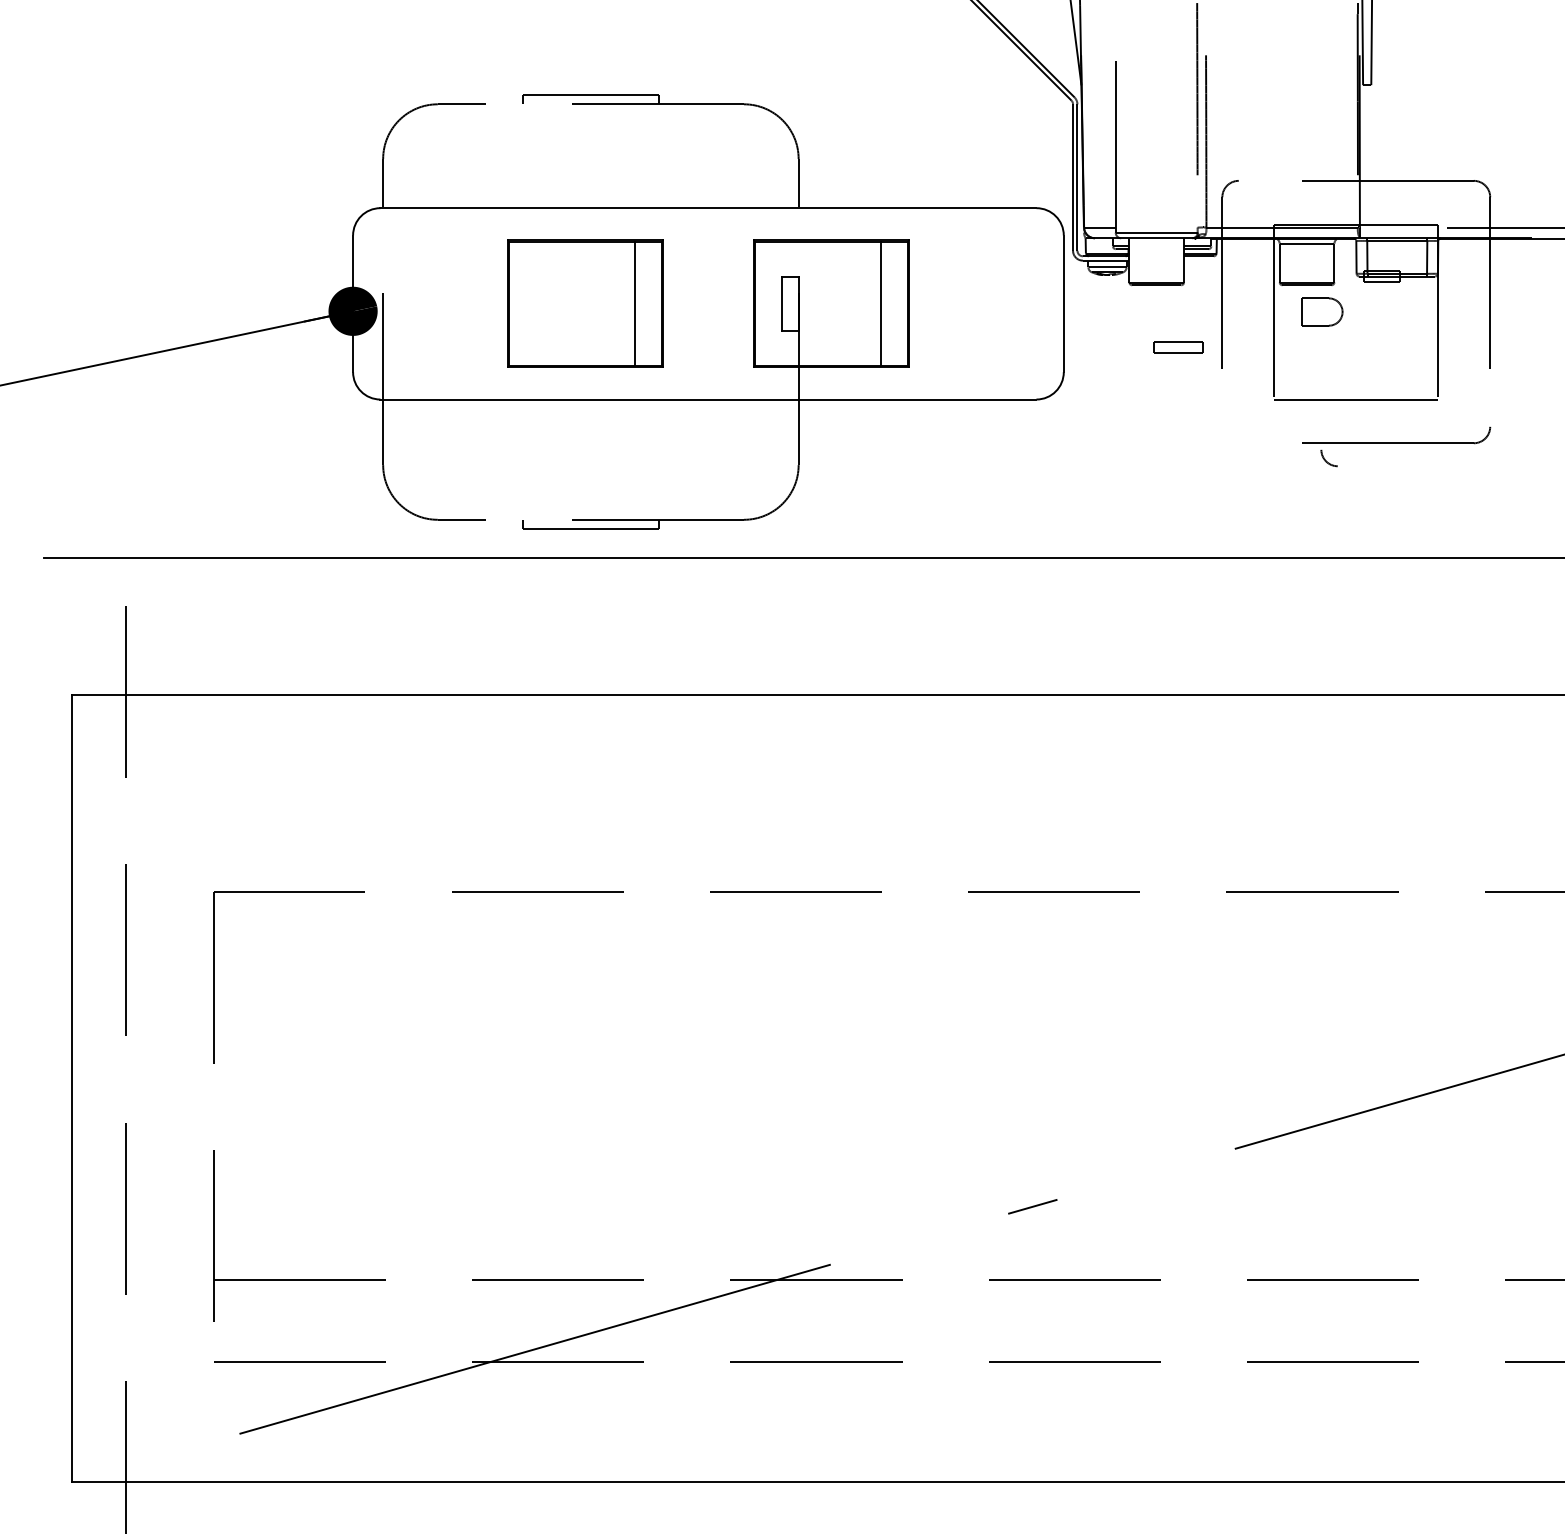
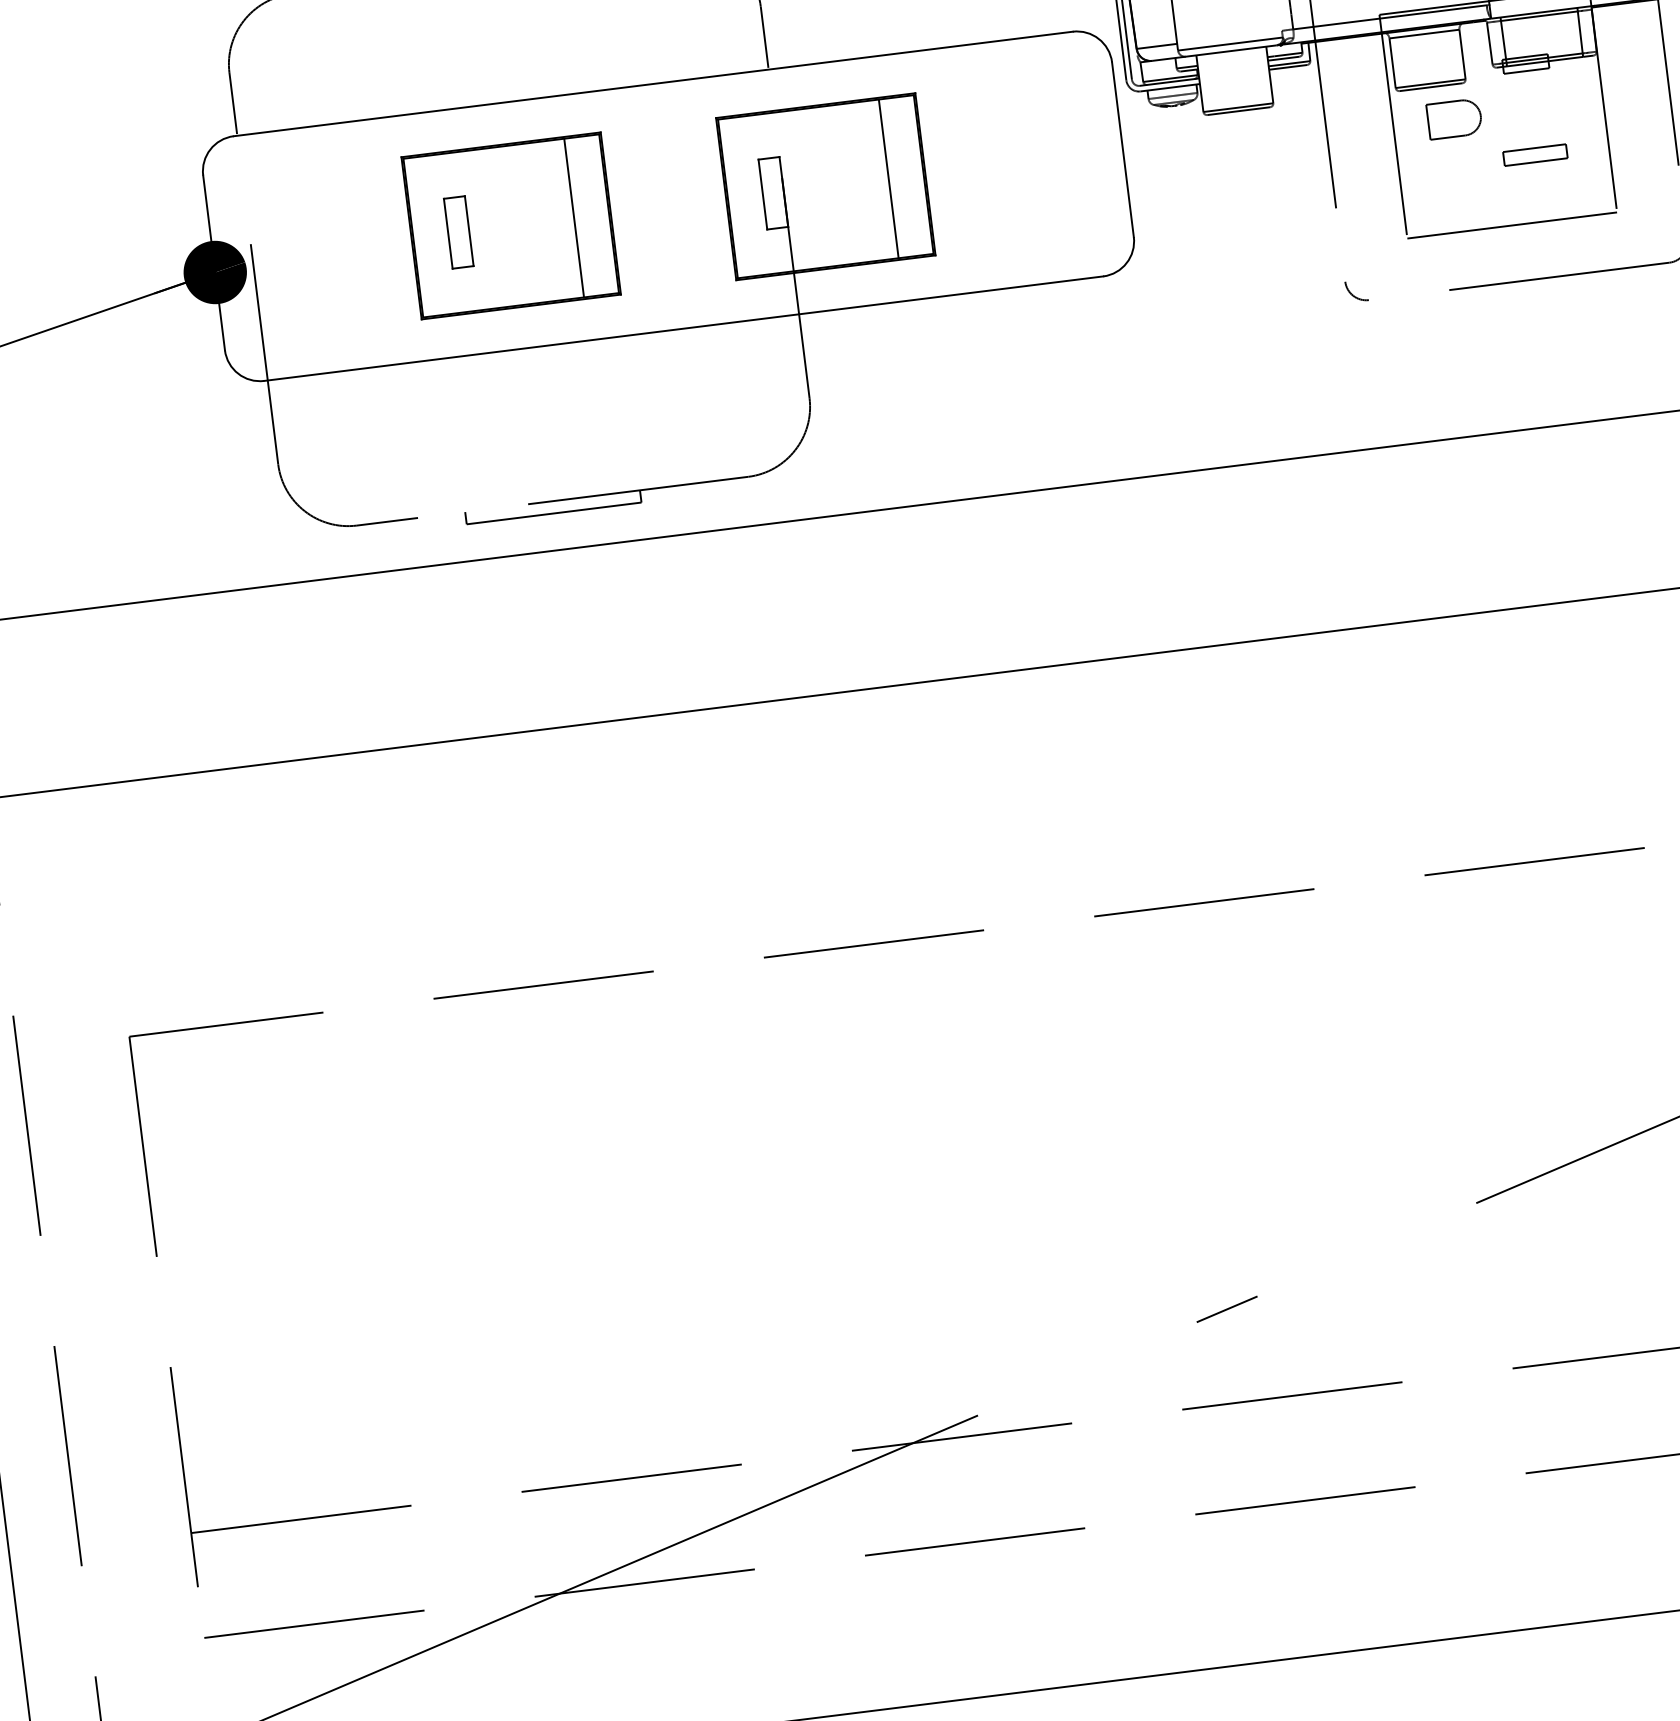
part: (544, 303) -> (458, 231), added
part: (1178, 347) -> (1534, 155), moved
arc: (1326, 460) -> (1353, 294), moved

